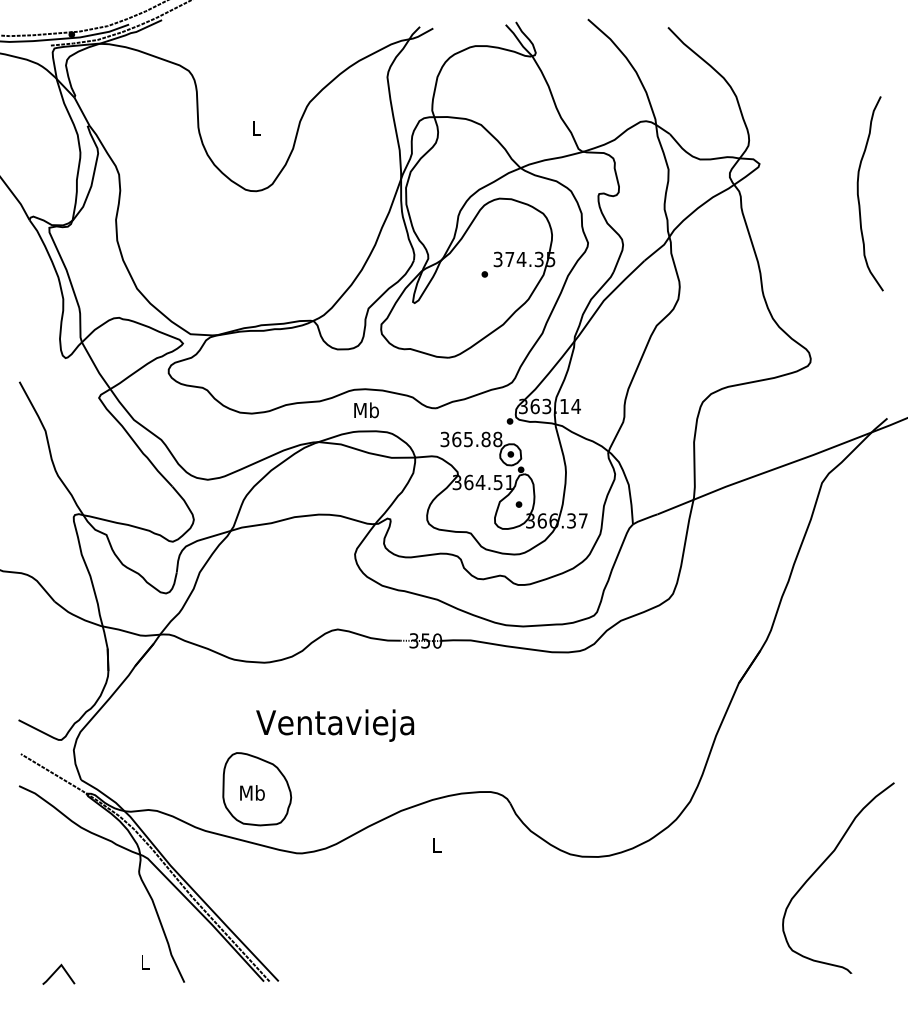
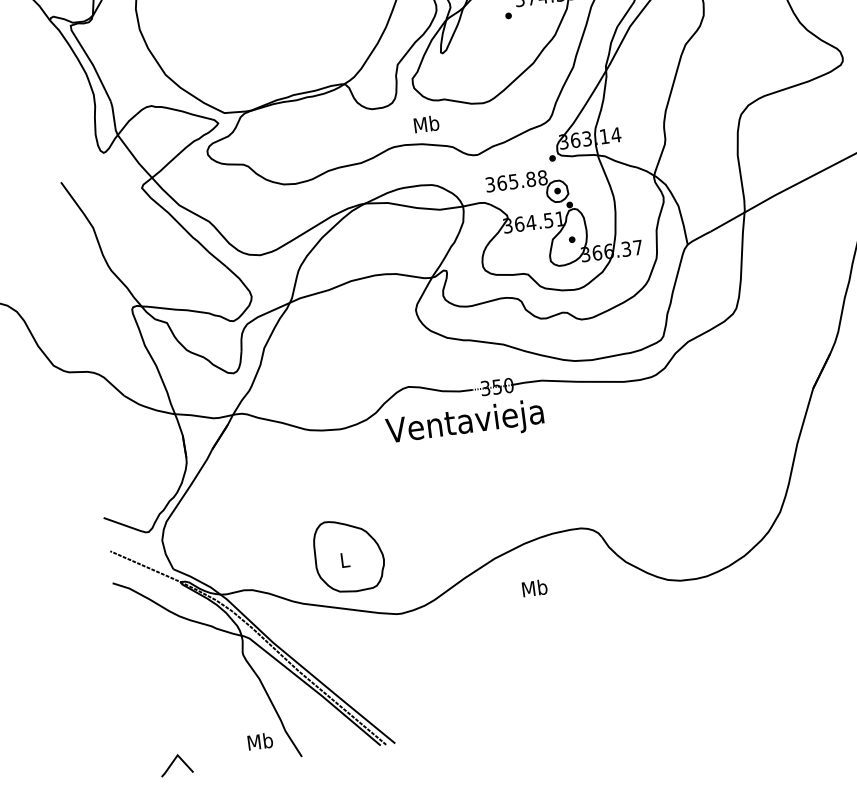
text: (366, 410) -> (426, 124), moved
text: (335, 725) -> (465, 423), moved
text: (252, 792) -> (344, 559), Mb -> L
text: (436, 845) -> (534, 588), L -> Mb
text: (144, 961) -> (259, 741), L -> Mb

